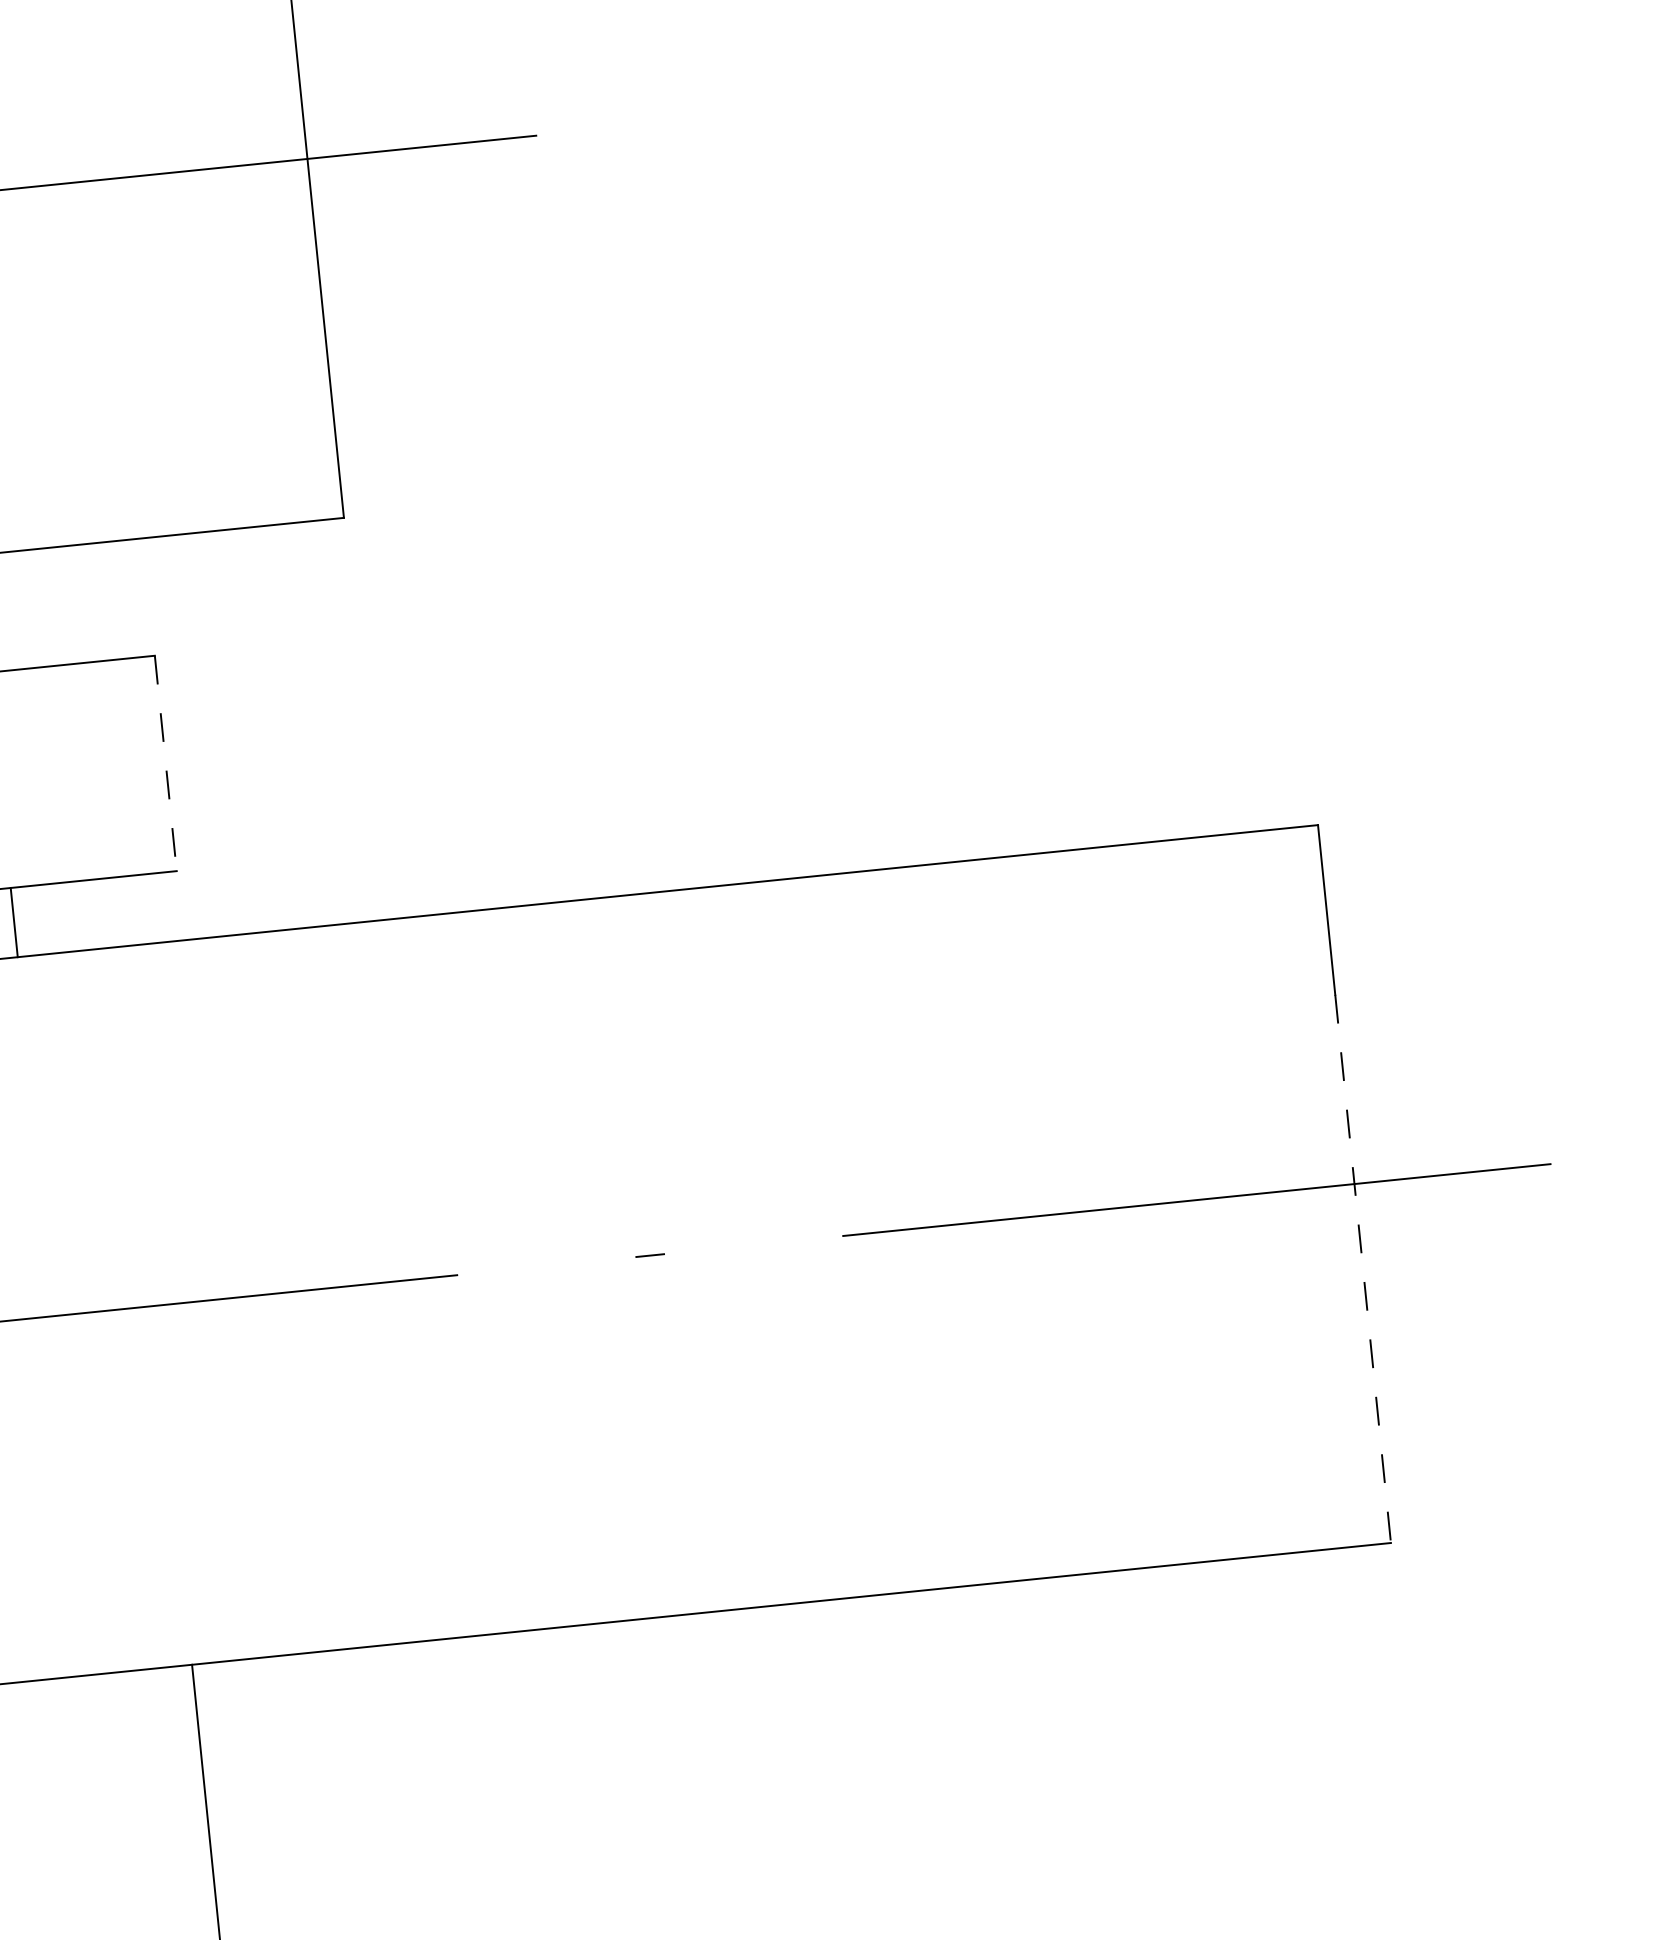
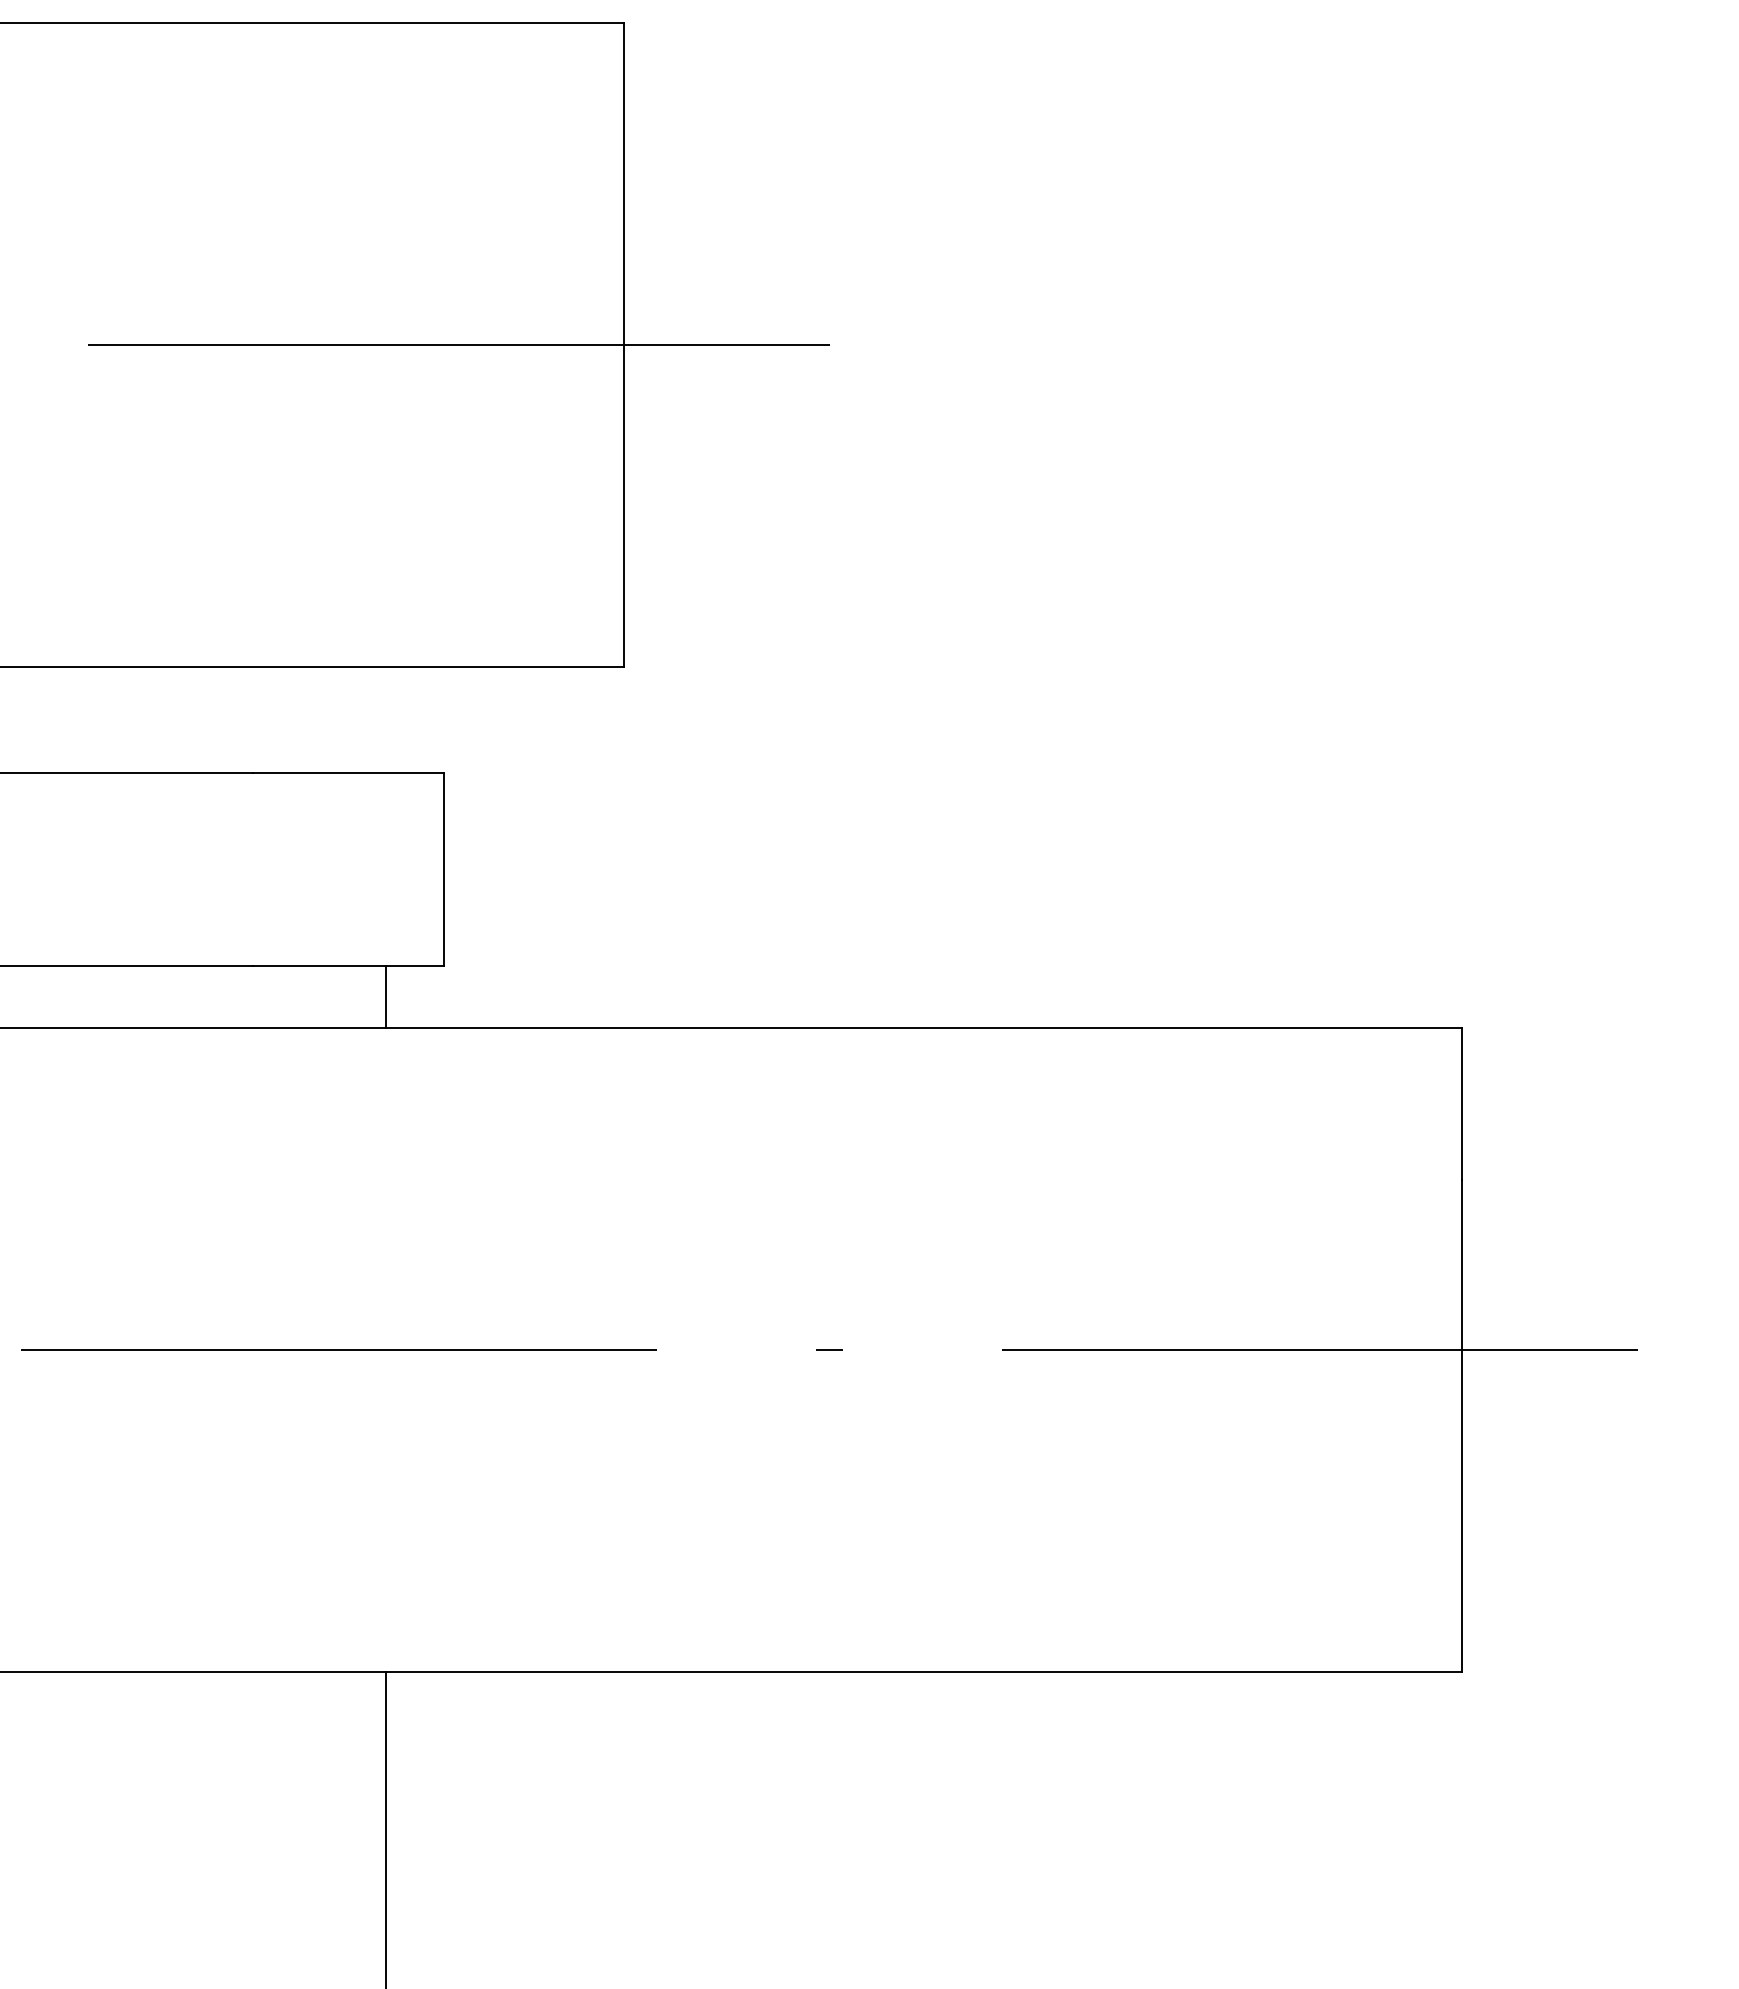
line: (165, 763) -> (443, 869), dashed -> solid
line: (14, 922) -> (385, 996), moved
line: (1363, 1269) -> (1461, 1426), dashed -> solid

